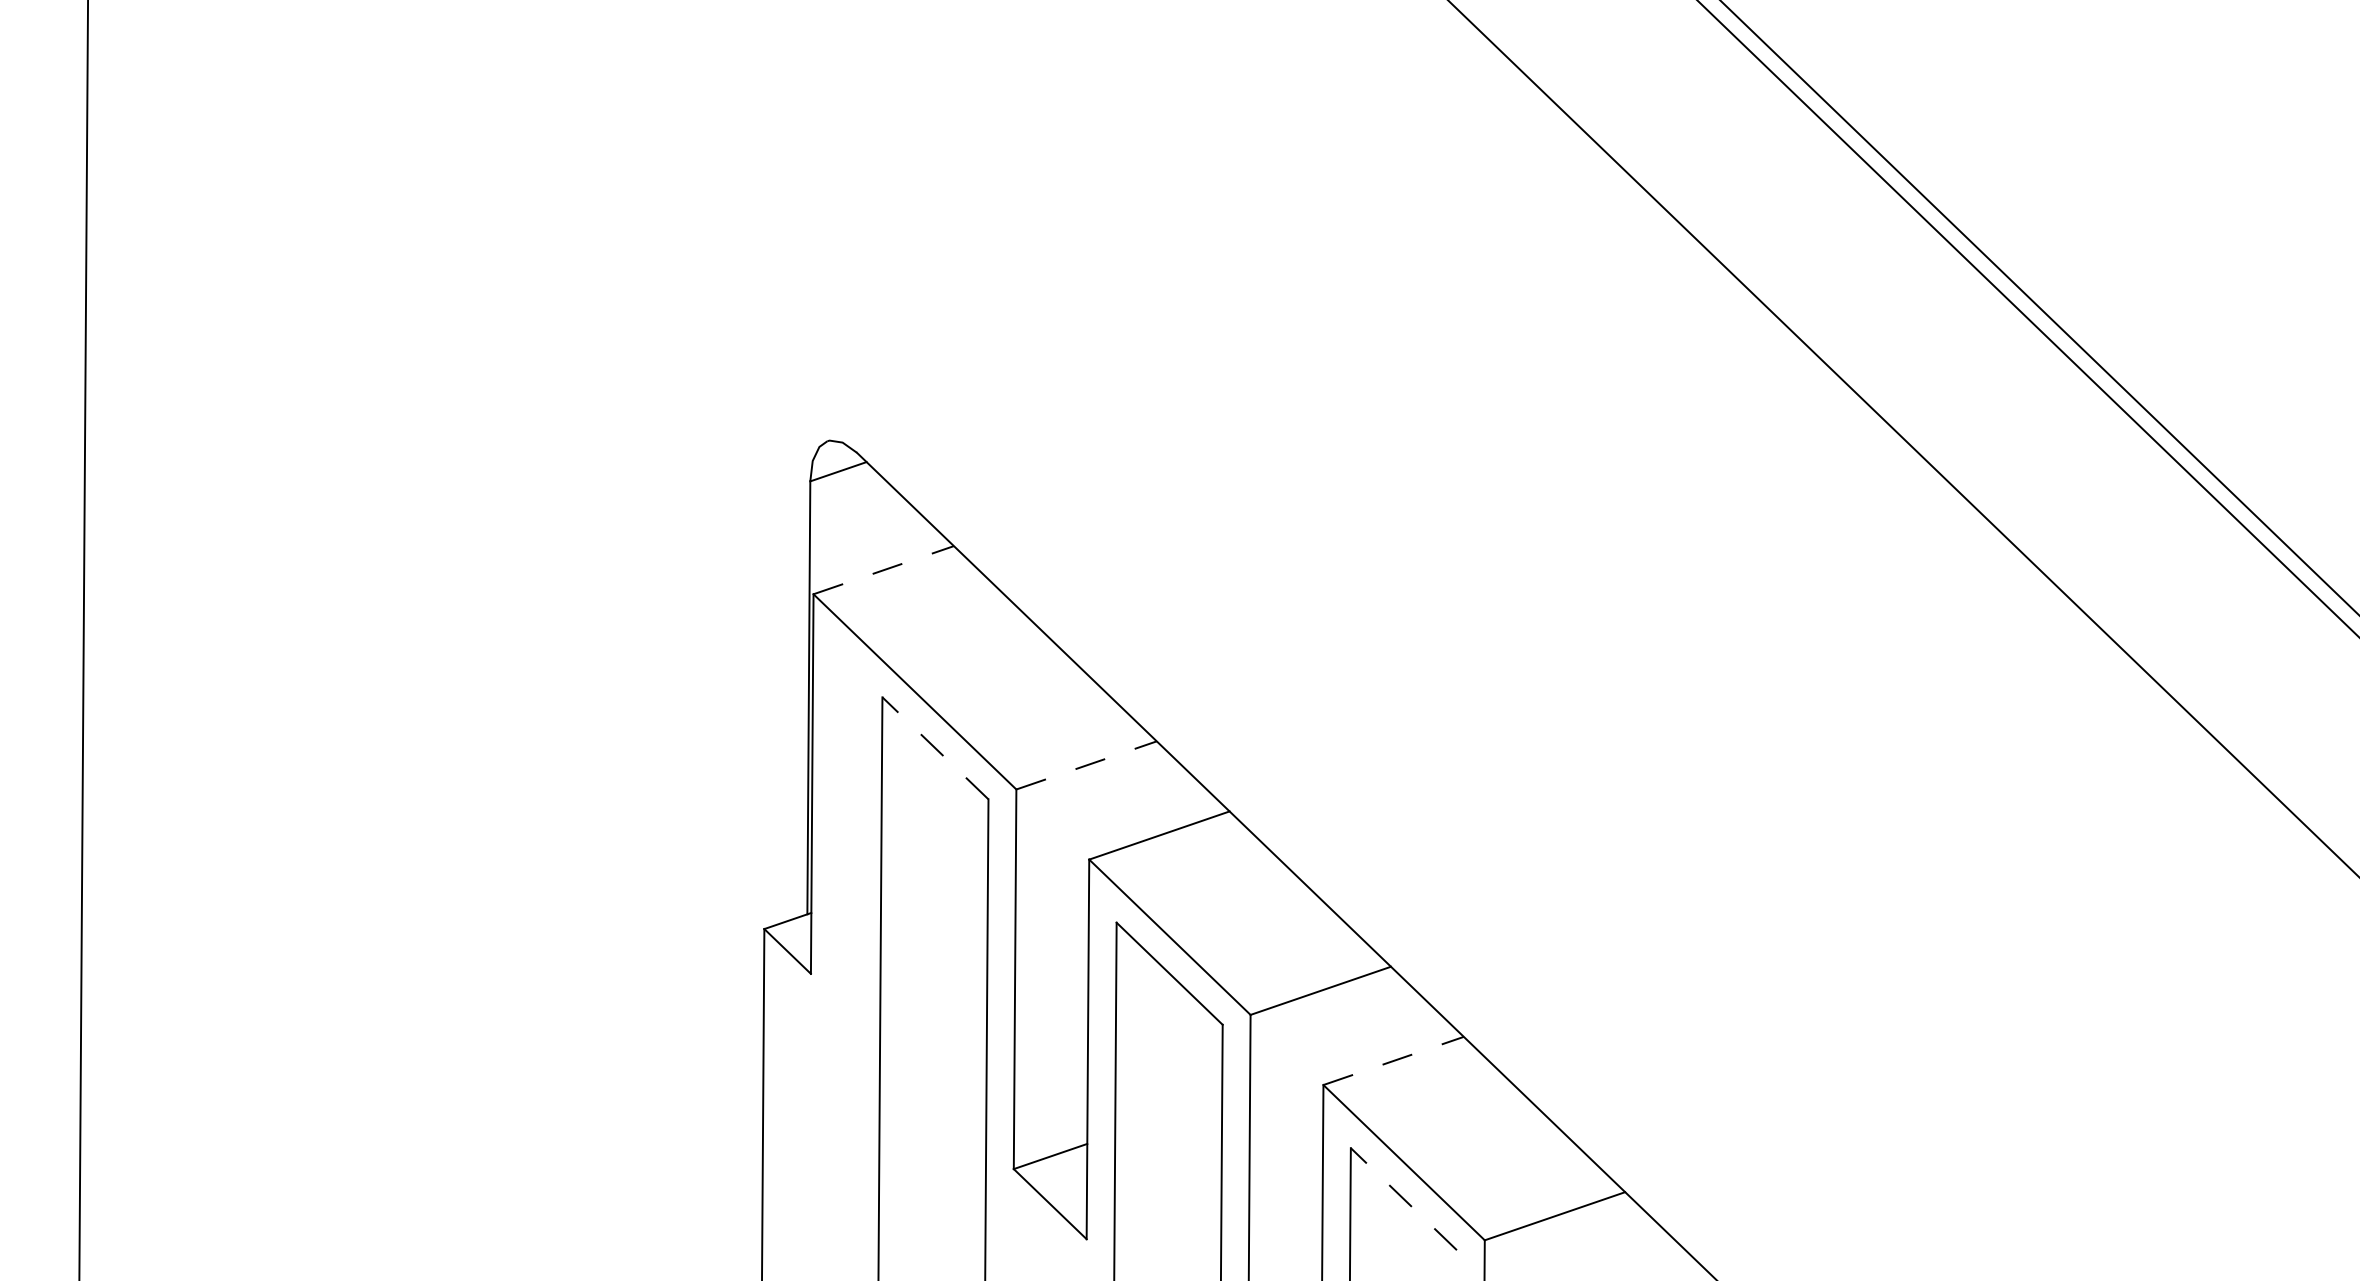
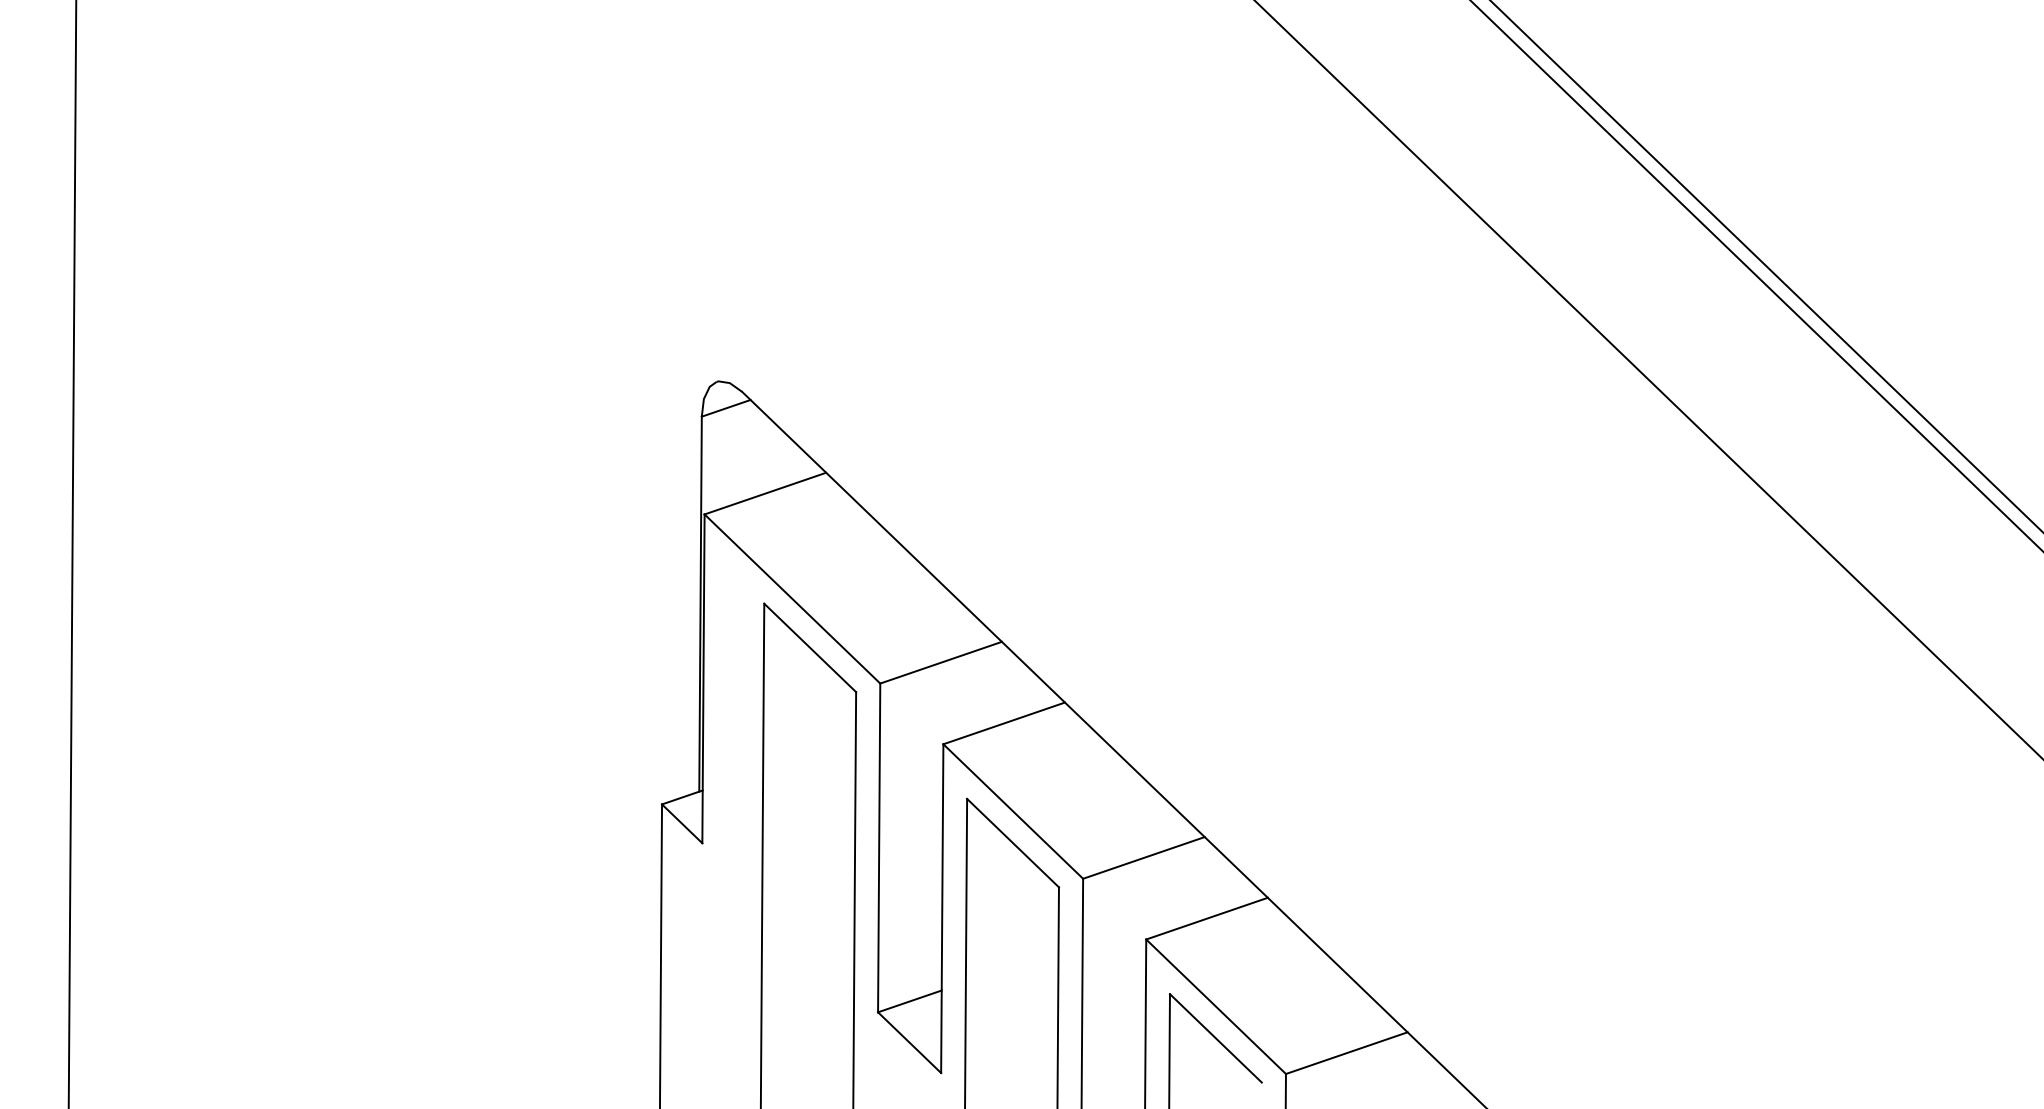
line: (884, 570) -> (766, 493), dashed -> solid
line: (935, 748) -> (810, 648), dashed -> solid
line: (1087, 765) -> (941, 662), dashed -> solid
line: (1394, 1060) -> (1207, 918), dashed -> solid
line: (1403, 1199) -> (1215, 1038), dashed -> solid

